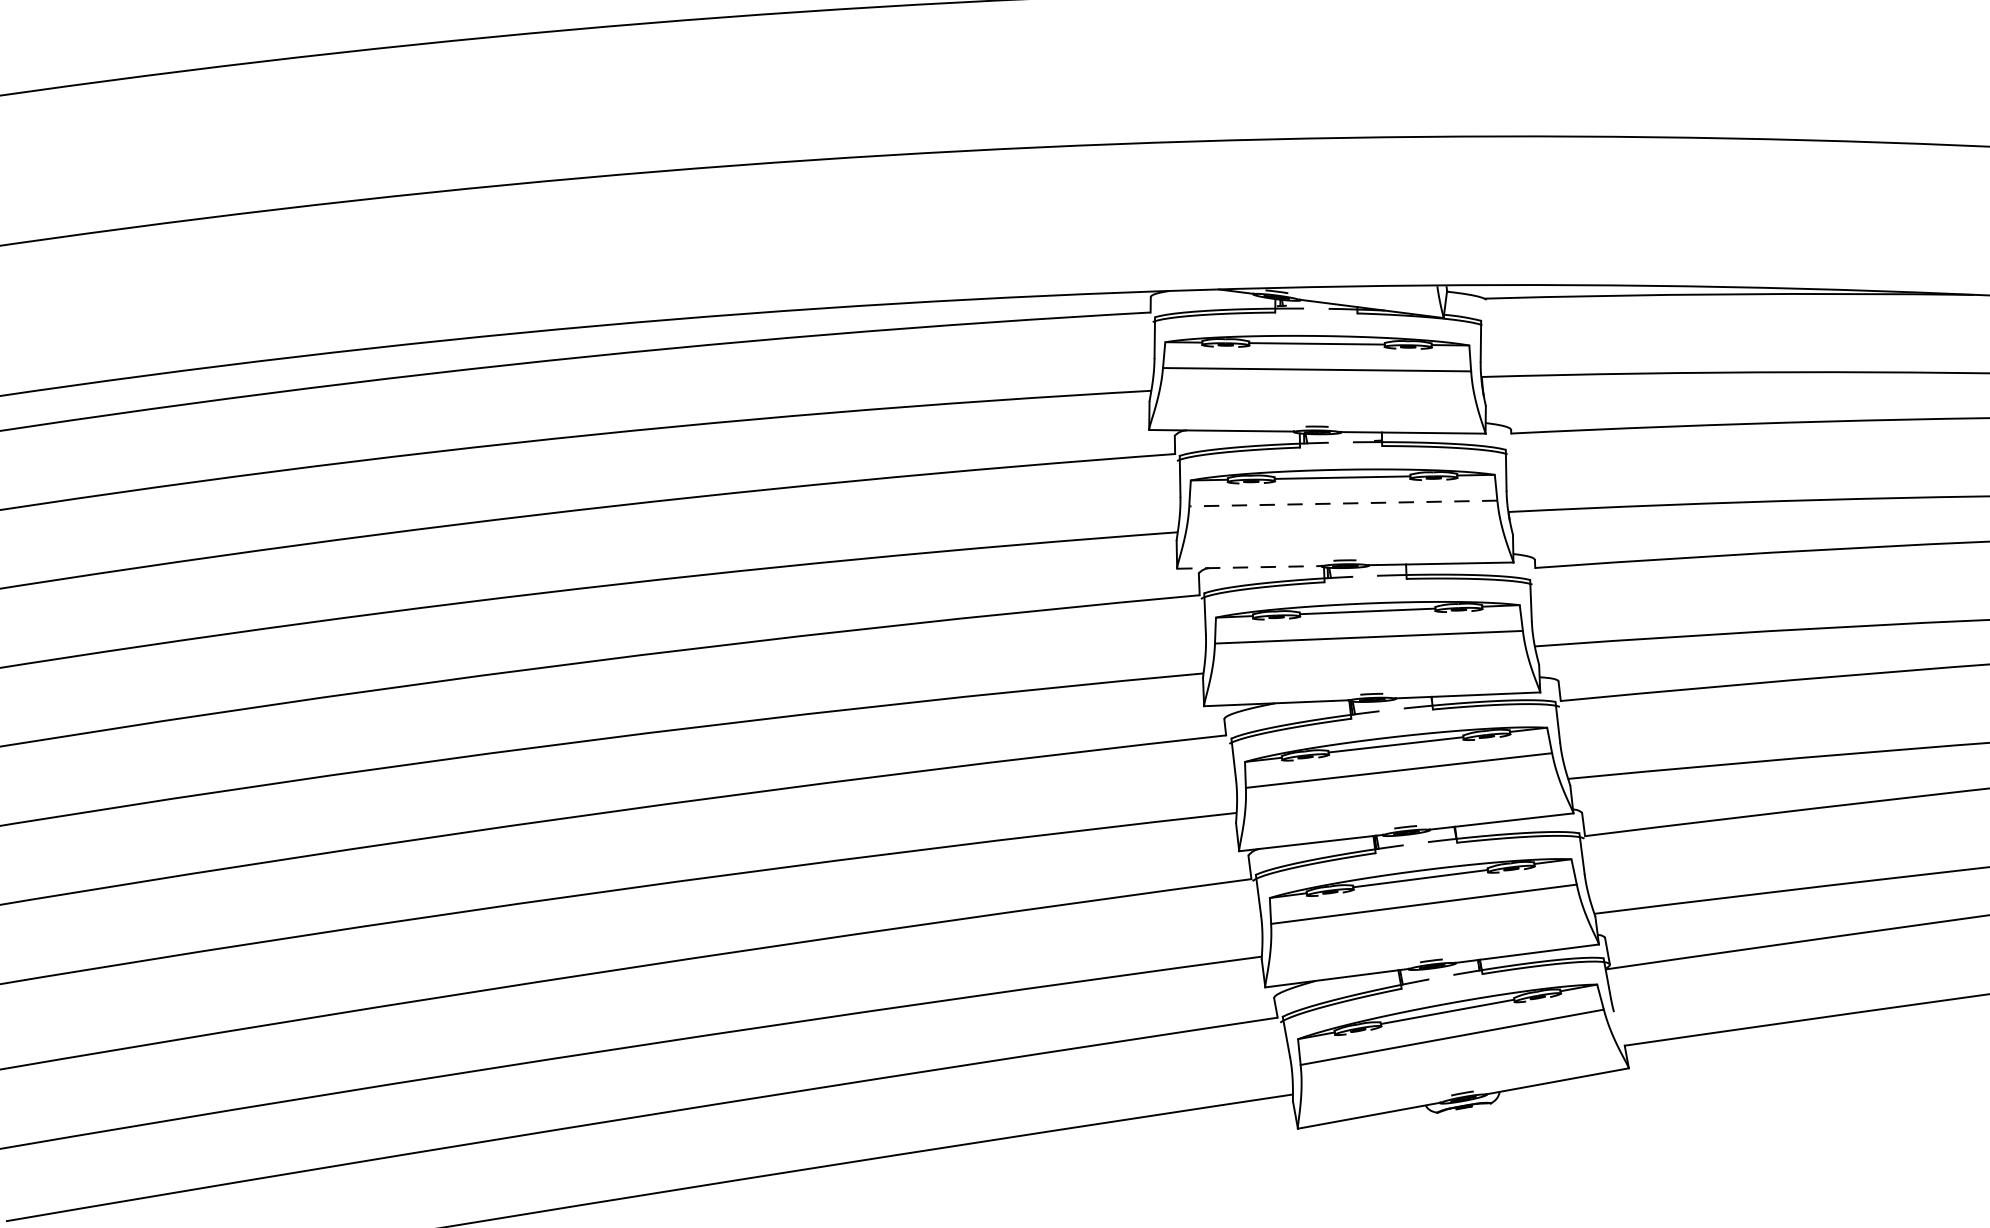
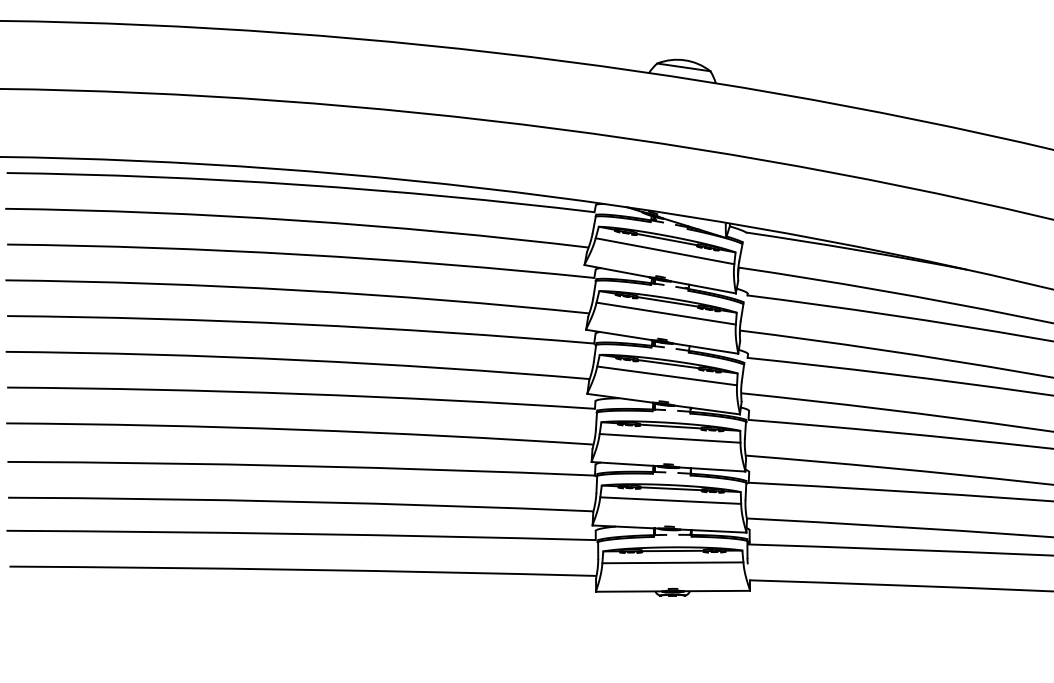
line: (1343, 503) -> (666, 313), dashed -> solid
line: (1251, 568) -> (619, 335), dashed -> solid

